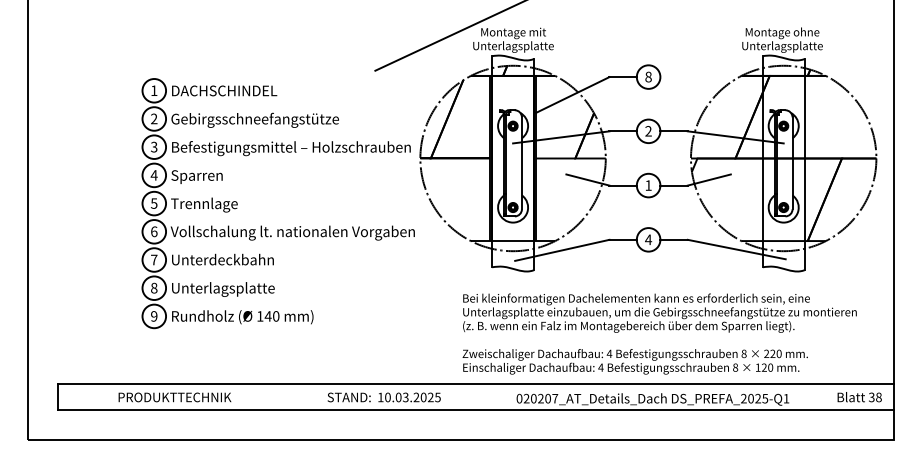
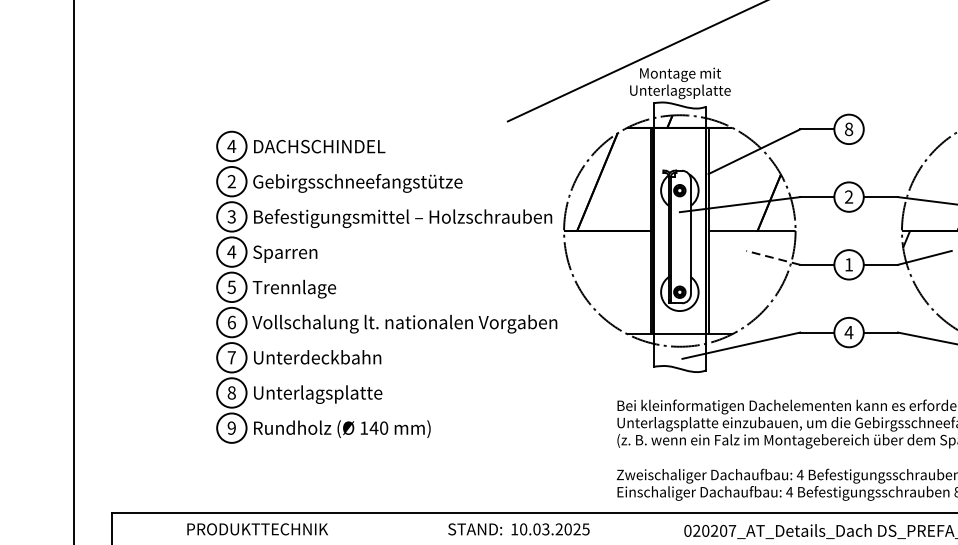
text: (153, 90) -> (230, 146), 1 -> 4
line: (587, 179) -> (772, 257), solid -> dashed

